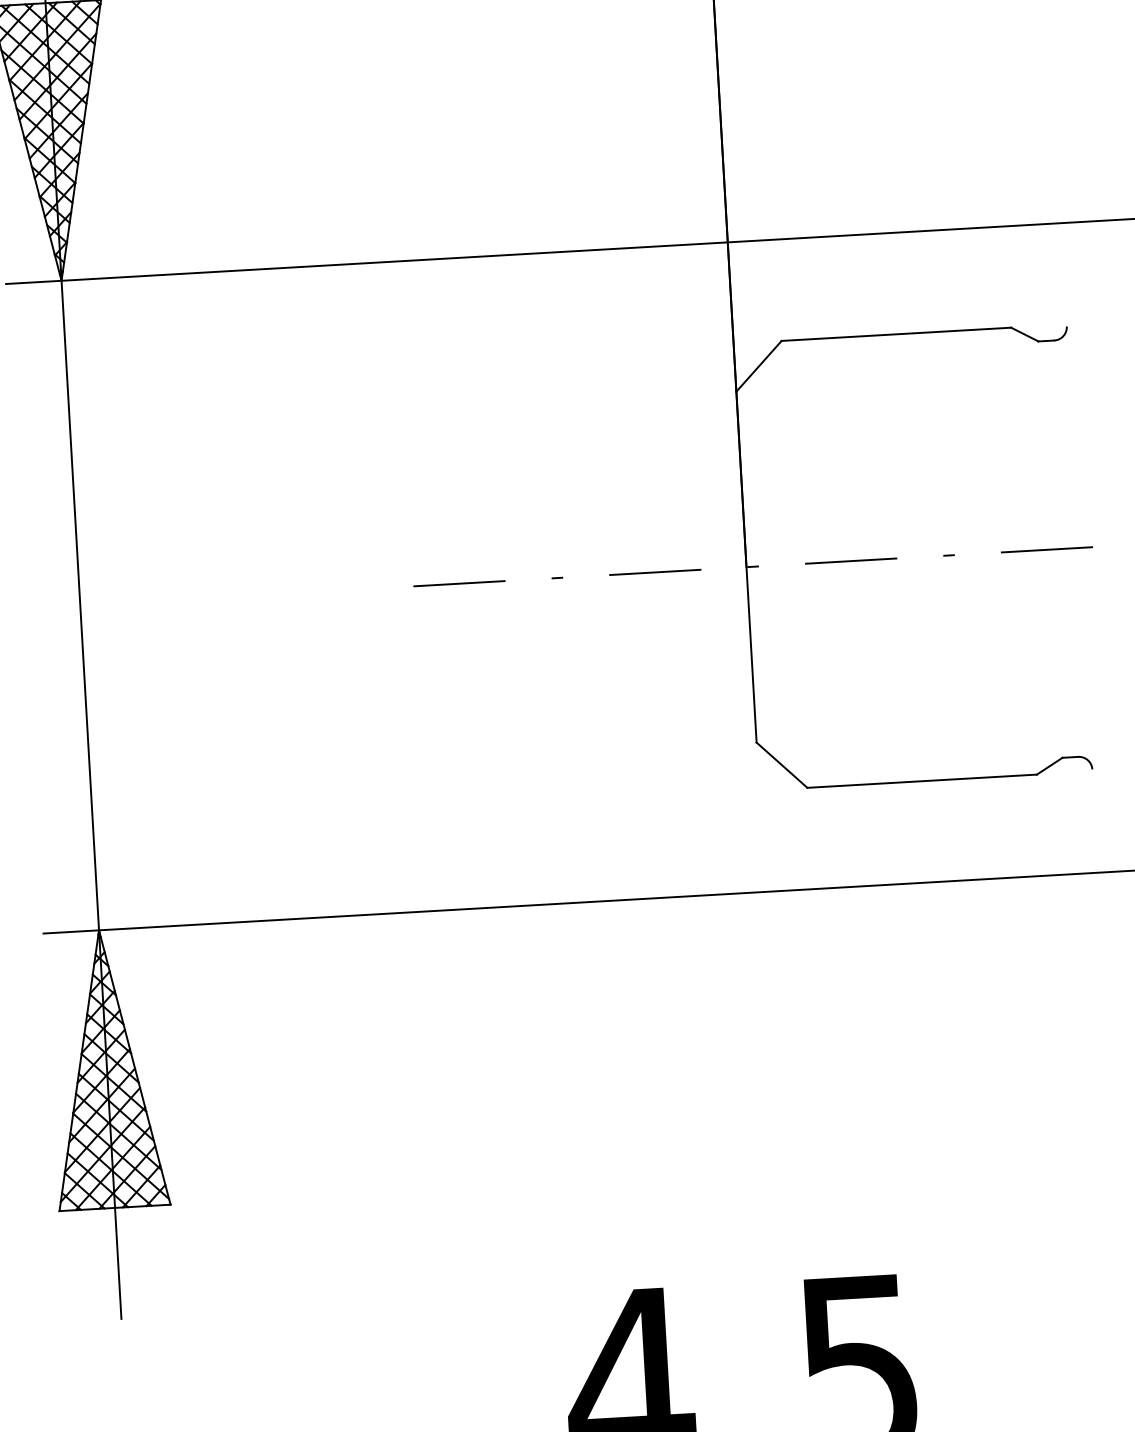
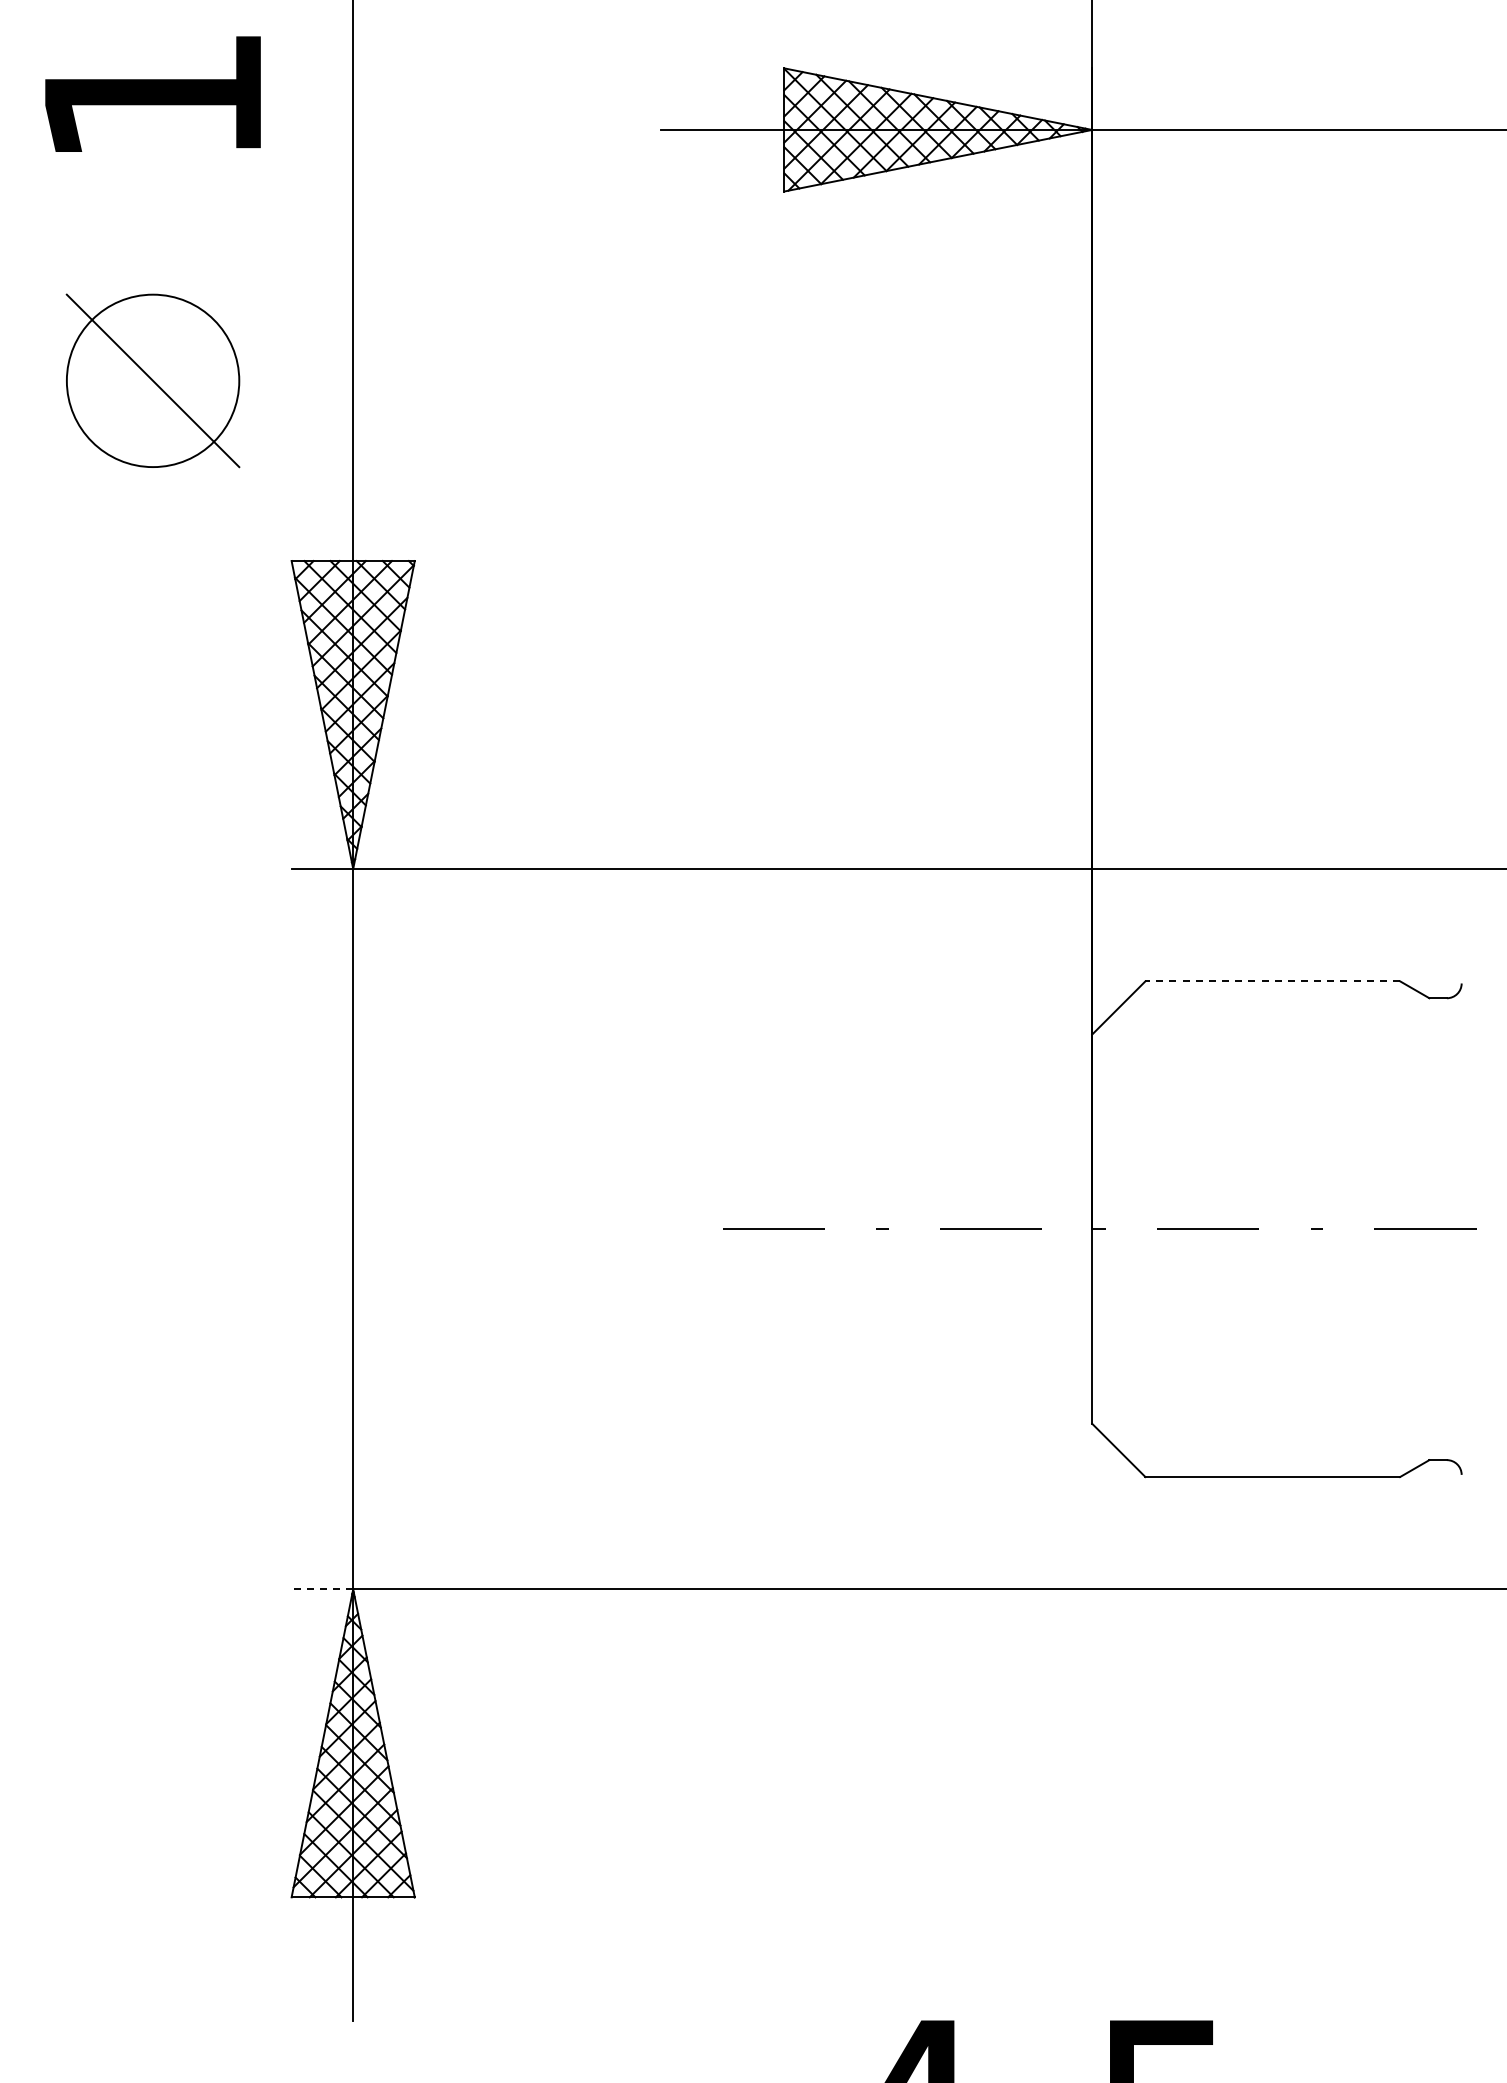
line: (896, 334) -> (1272, 981), solid -> dashed
line: (71, 931) -> (322, 1589), solid -> dashed

